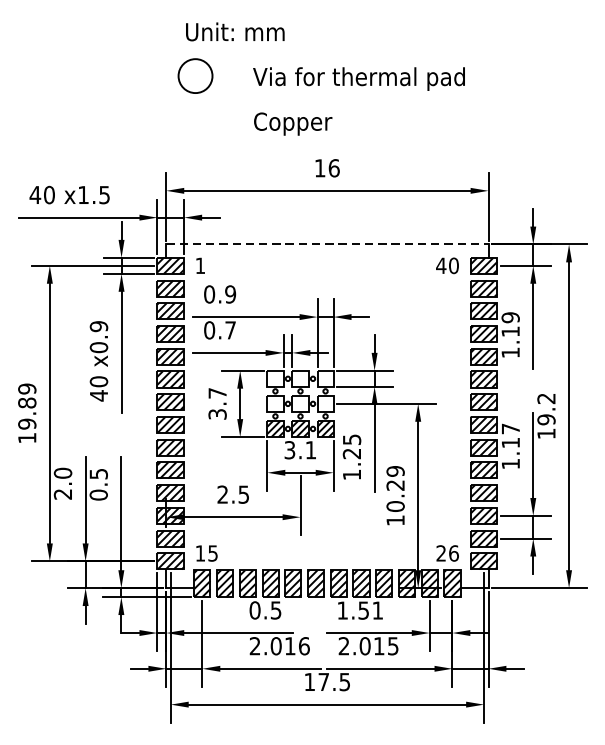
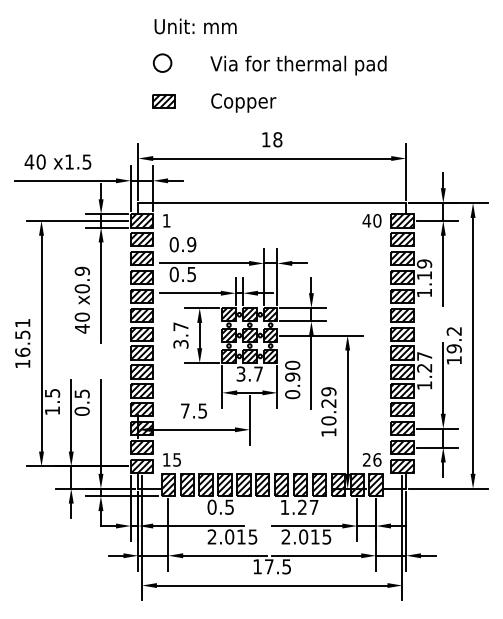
circle: (195, 75) -> (162, 62), size x0.62
part: (196, 122) -> (163, 101), added
text: (333, 167) -> (277, 139), 16 -> 18
line: (327, 244) -> (272, 203), dashed -> solid
text: (230, 330) -> (191, 274), 0.7 -> 0.5
hatch: (274, 378) -> (228, 314), added
hatch: (300, 378) -> (249, 314), added
hatch: (325, 378) -> (270, 314), added
hatch: (274, 403) -> (228, 335), added
hatch: (300, 403) -> (249, 335), added
hatch: (325, 403) -> (270, 335), added
text: (26, 406) -> (22, 337), 19.89 -> 16.51
text: (510, 443) -> (424, 368), 1.17 -> 1.27
text: (310, 449) -> (258, 373), 3.1 -> 3.7
text: (351, 456) -> (292, 379), 1.25 -> 0.90
text: (63, 483) -> (52, 401), 2.0 -> 1.5
text: (221, 494) -> (184, 410), 2.5 -> 7.5
text: (371, 610) -> (308, 507), 1.51 -> 1.27
text: (303, 645) -> (252, 536), 2.016 -> 2.015

